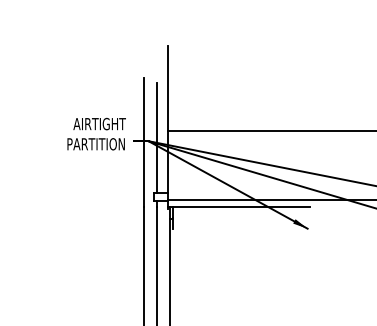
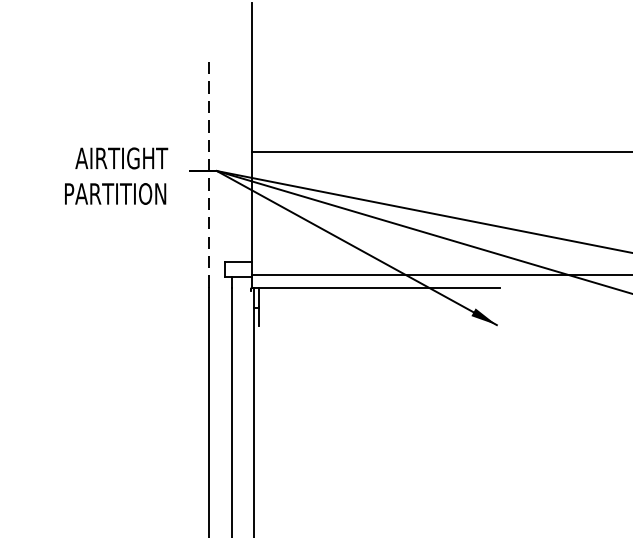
text: (96, 133) -> (116, 174), moved
line: (157, 137) -> (232, 164), removed
line: (144, 142) -> (209, 173), solid -> dashed

